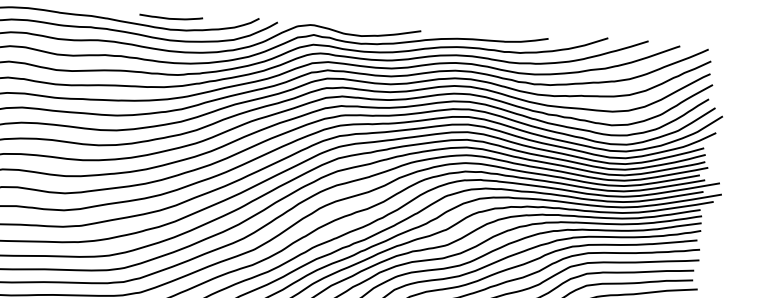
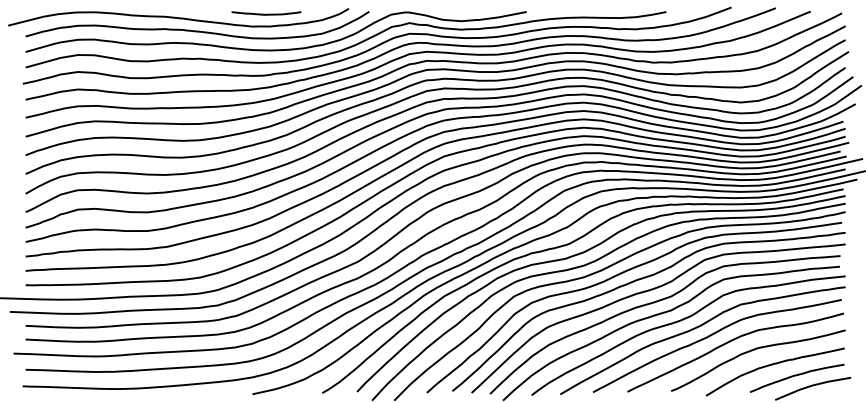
curve: (171, 17) -> (266, 13), moved

